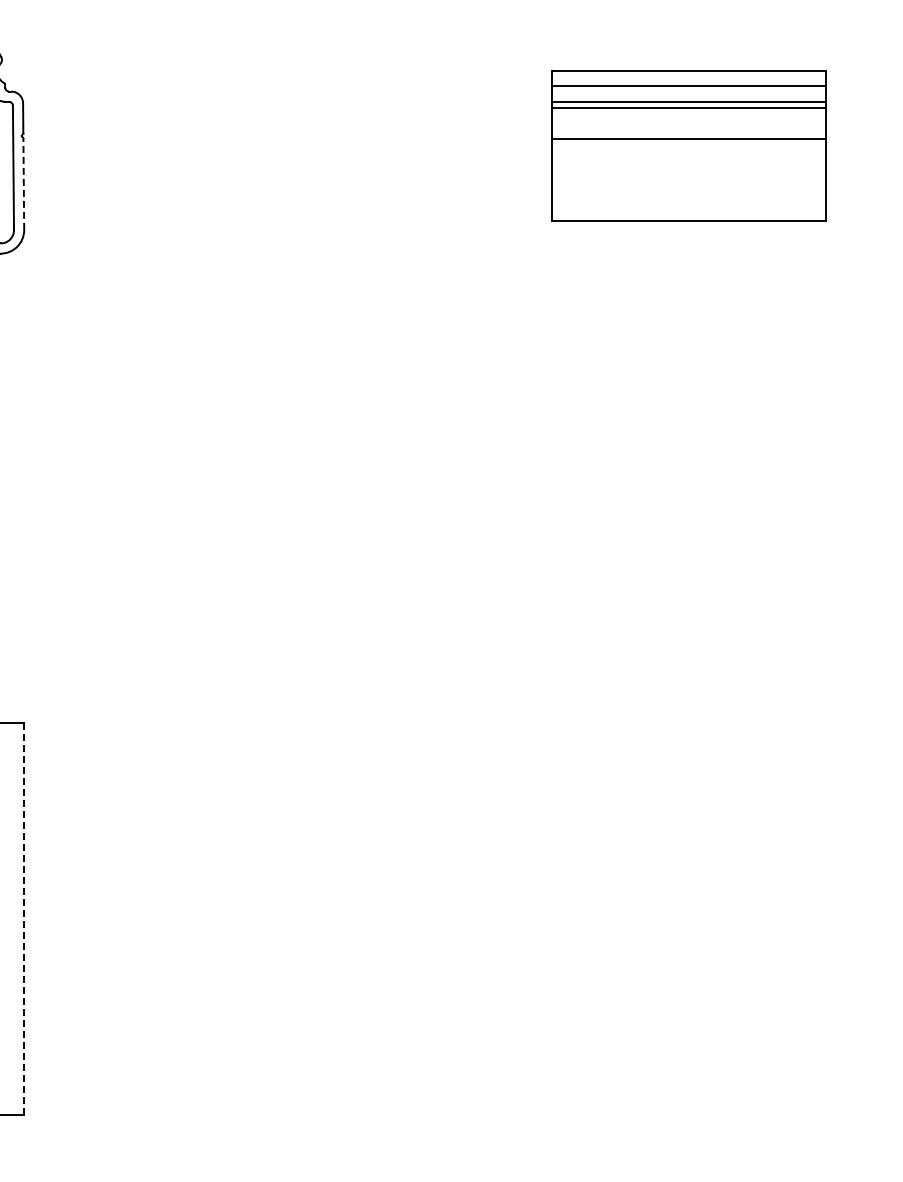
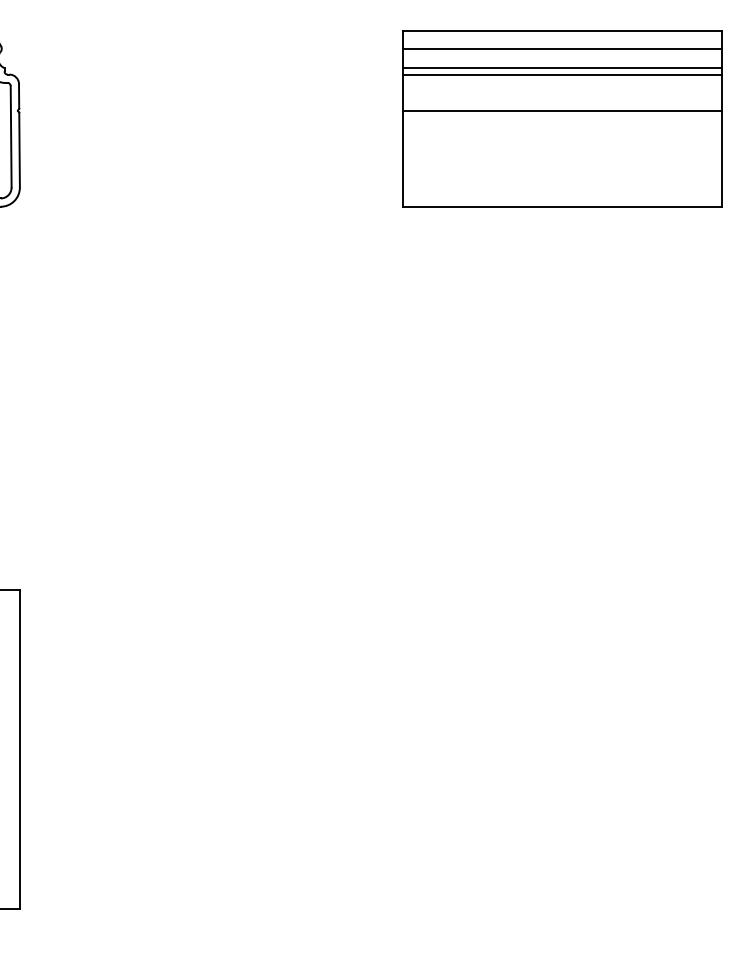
part: (689, 145) -> (562, 118), size x1.43
line: (23, 184) -> (19, 150), dashed -> solid
line: (24, 918) -> (20, 749), dashed -> solid

